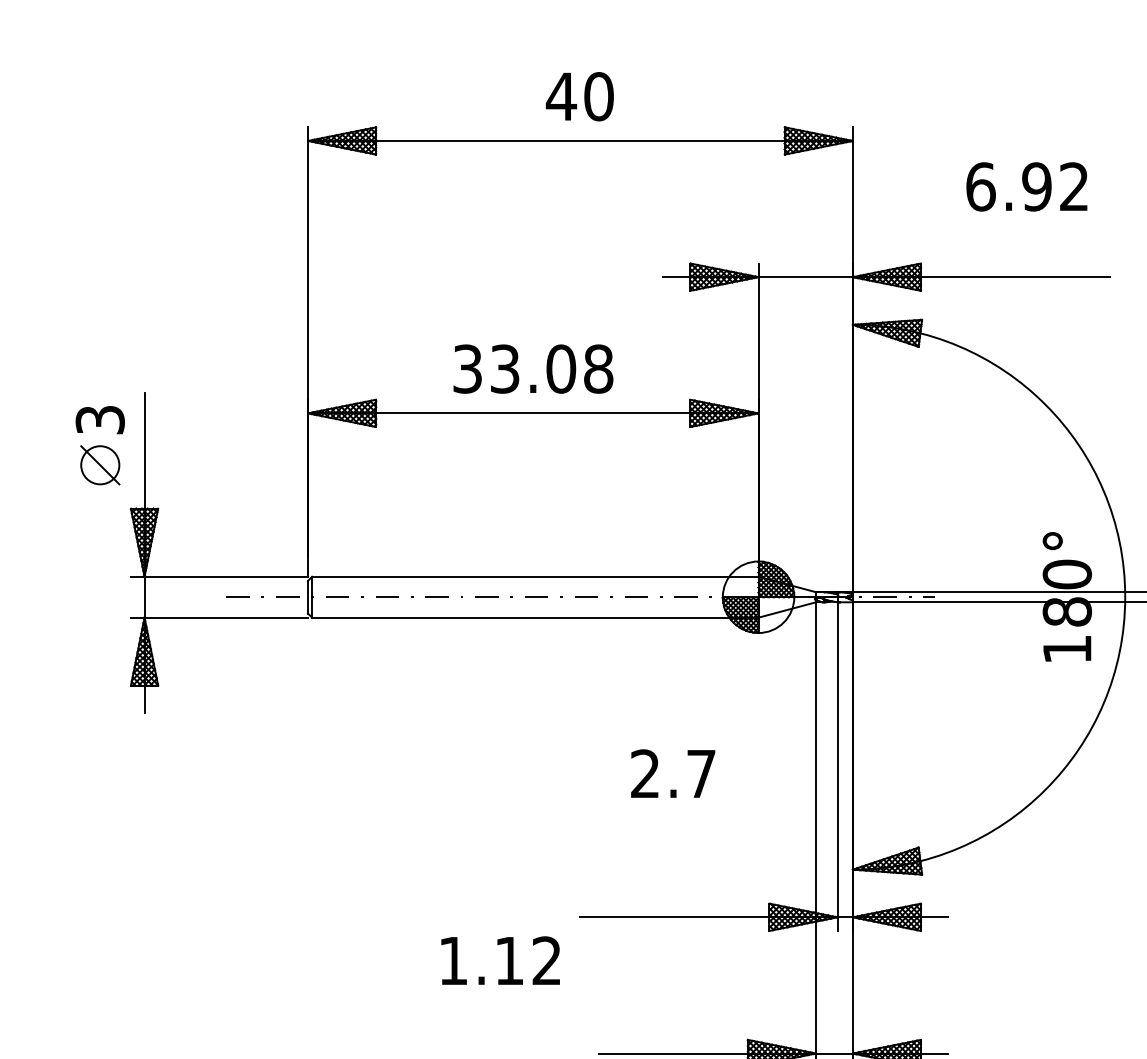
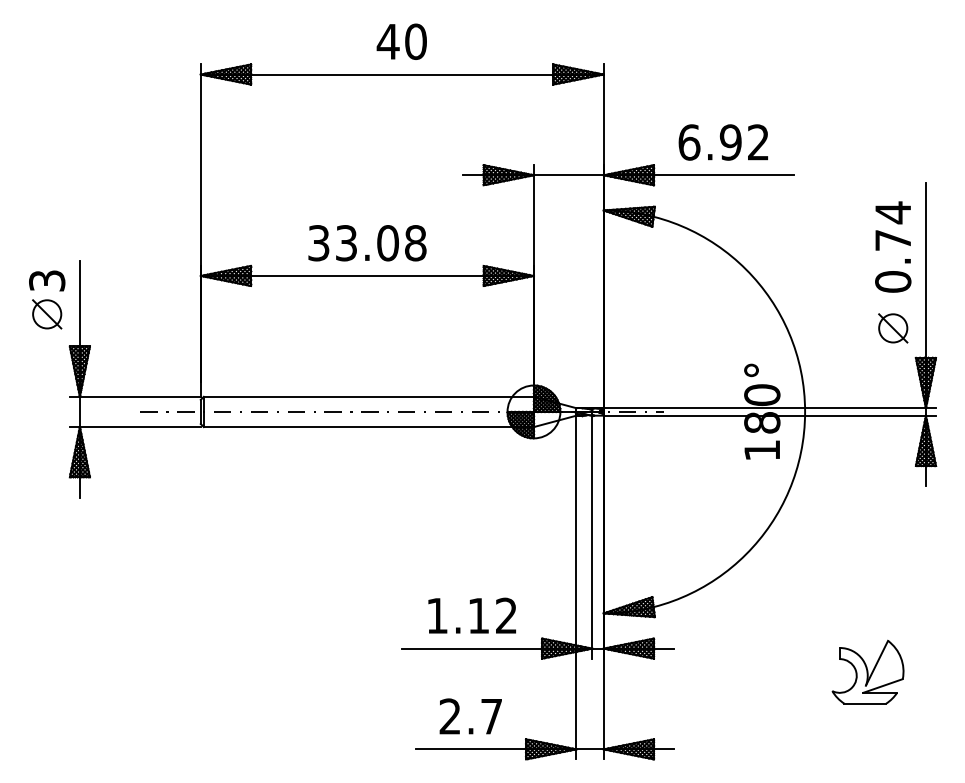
text: (1025, 186) -> (722, 142), moved
text: (672, 773) -> (470, 716), moved
text: (499, 960) -> (471, 615), moved

